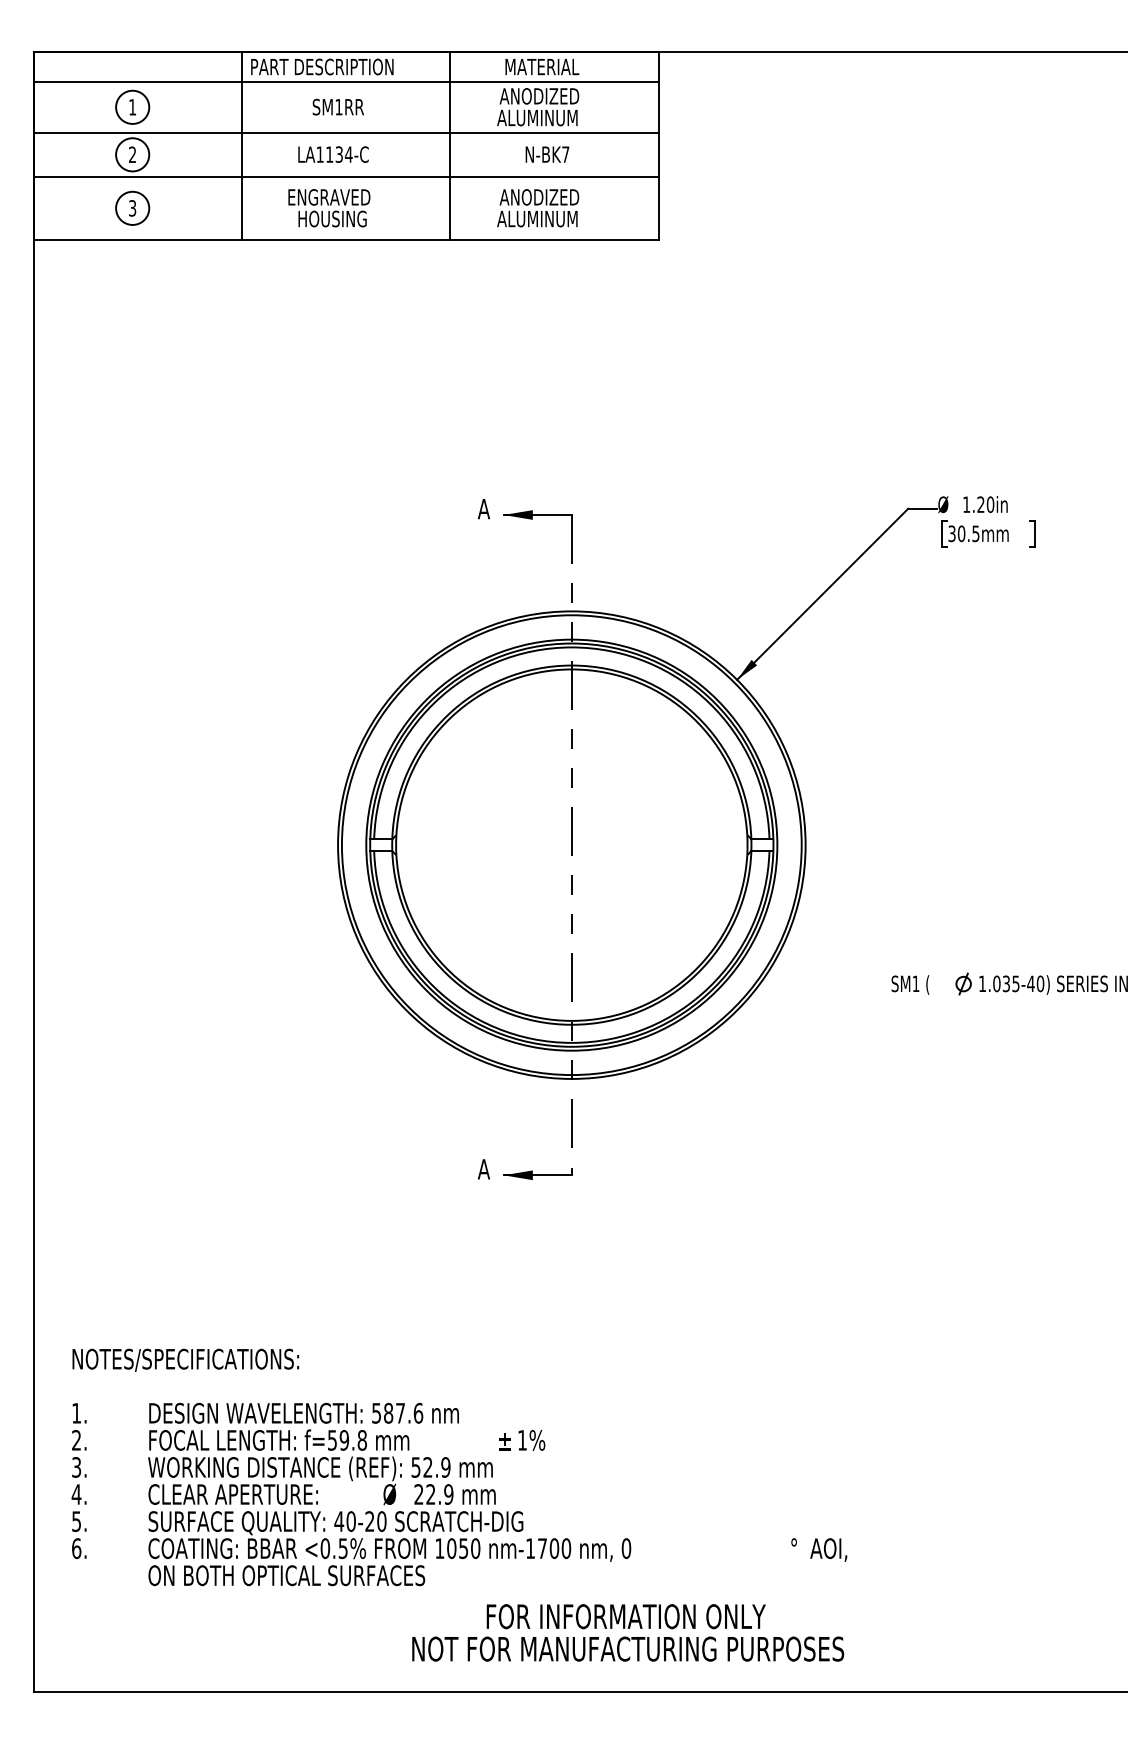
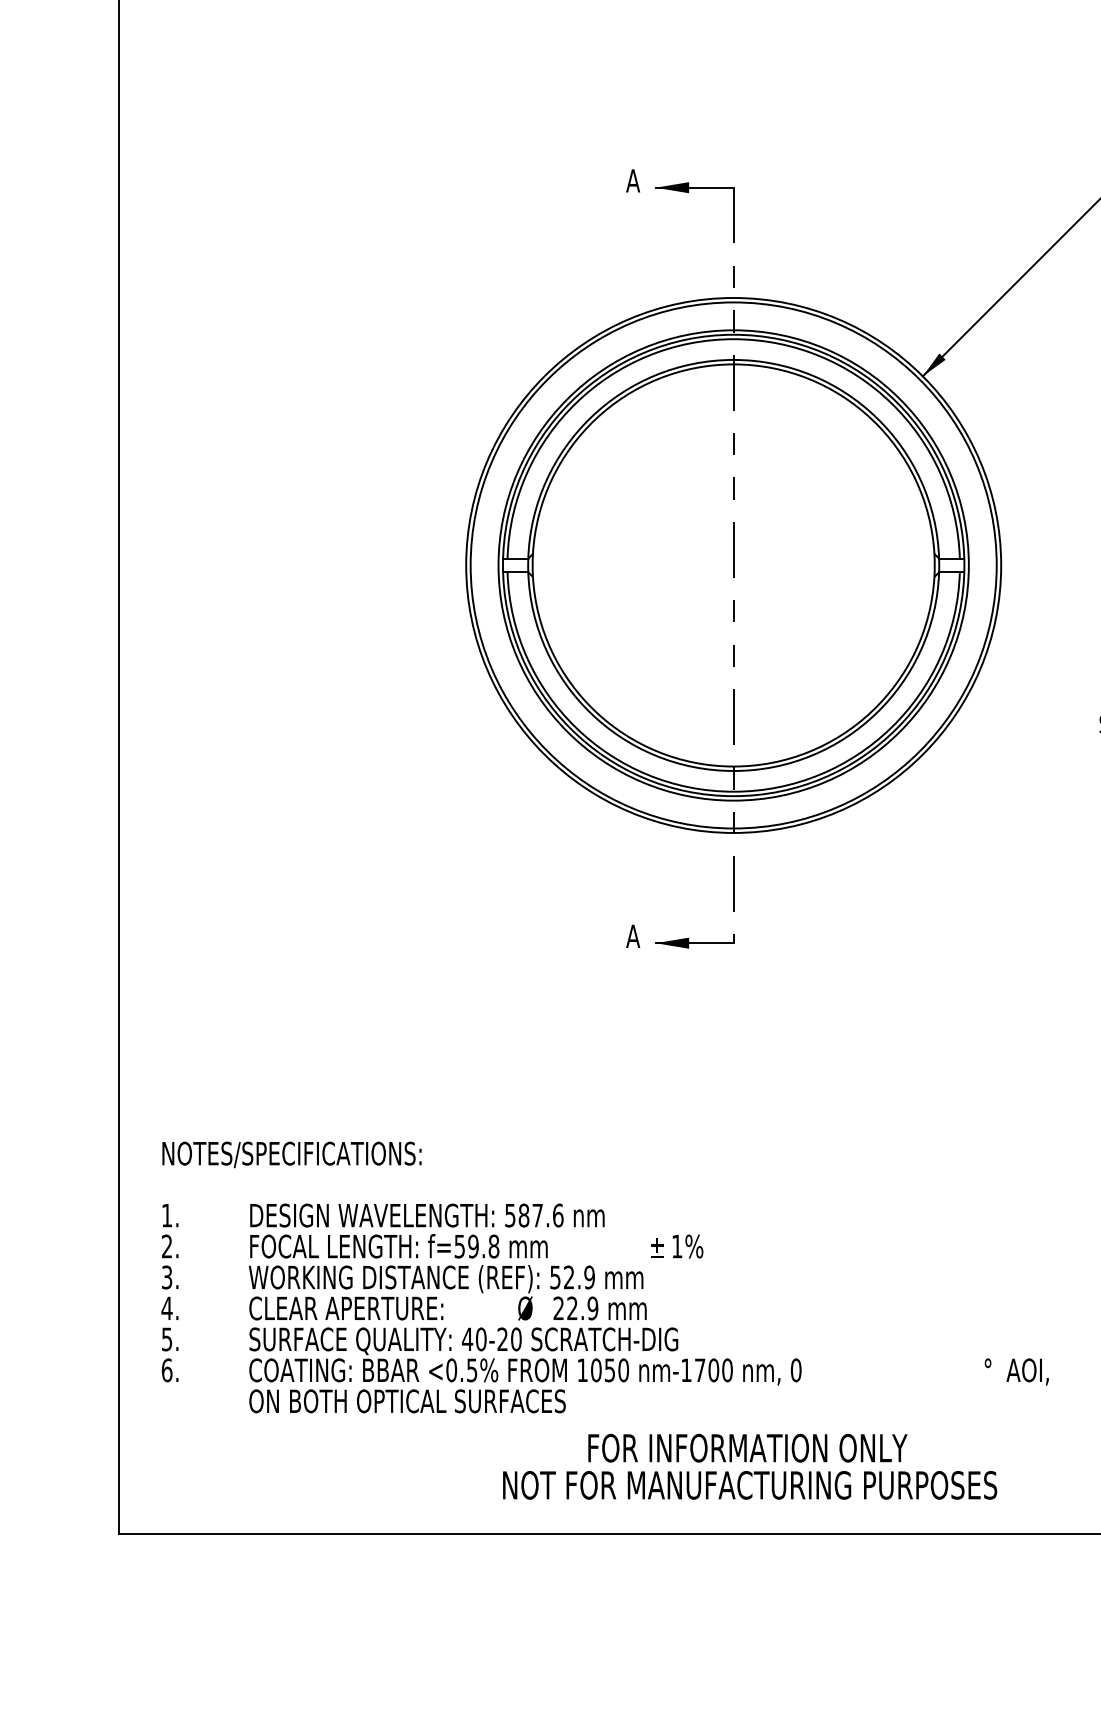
text: (628, 1632) -> (750, 1466), moved

